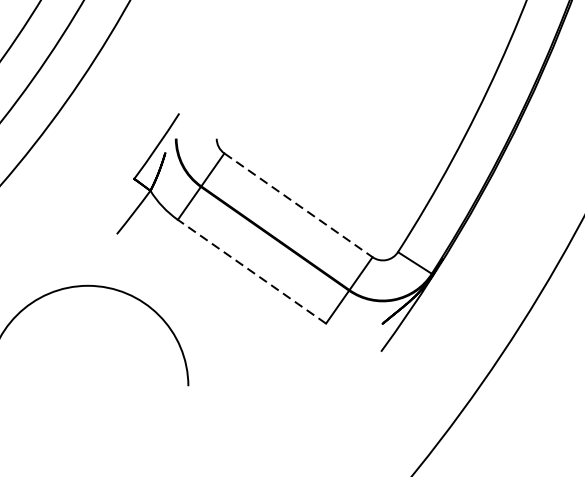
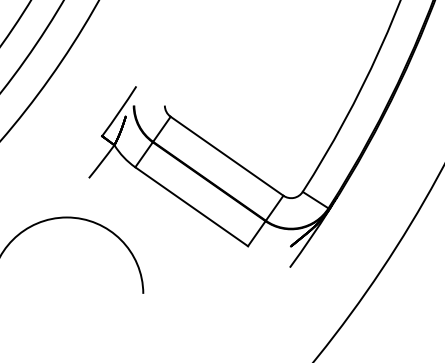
line: (299, 205) -> (227, 156), dashed -> solid
line: (251, 271) -> (191, 206), dashed -> solid

